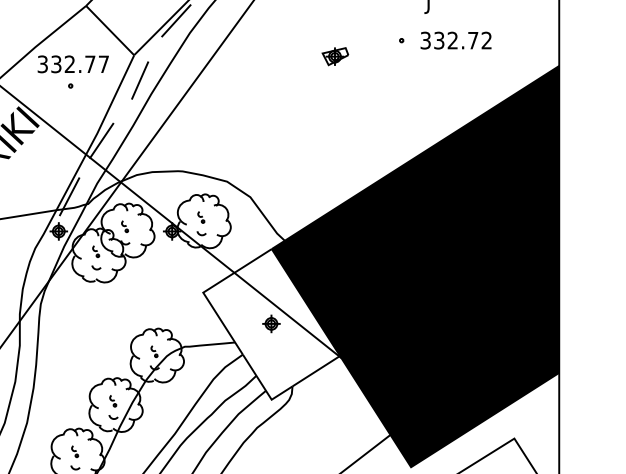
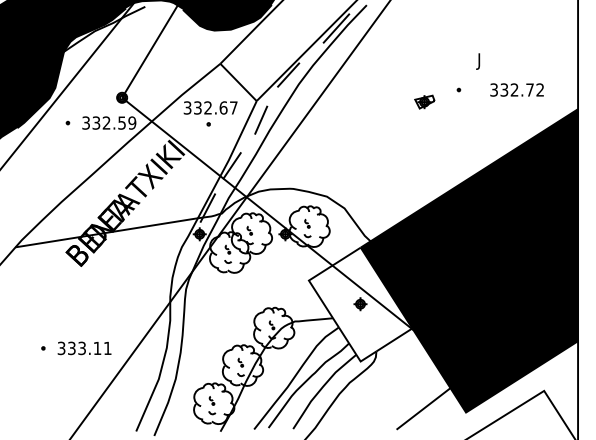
text: (455, 39) -> (516, 89), moved
part: (334, 55) -> (424, 101), moved
text: (90, 63) -> (223, 107), 332.77 -> 332.67

